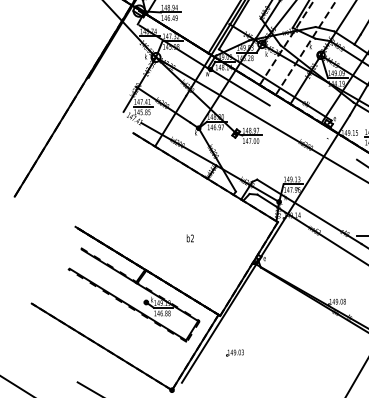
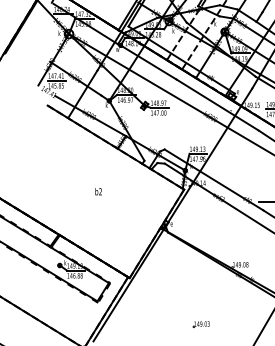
line: (313, 132) -> (217, 104), added
text: (189, 238) -> (97, 191), moved
part: (234, 352) -> (200, 324), moved

